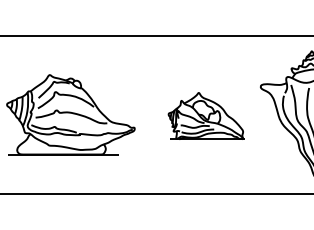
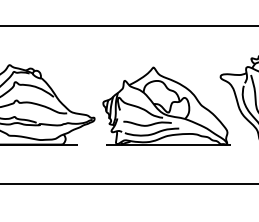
part: (206, 115) -> (166, 105), size x1.67

